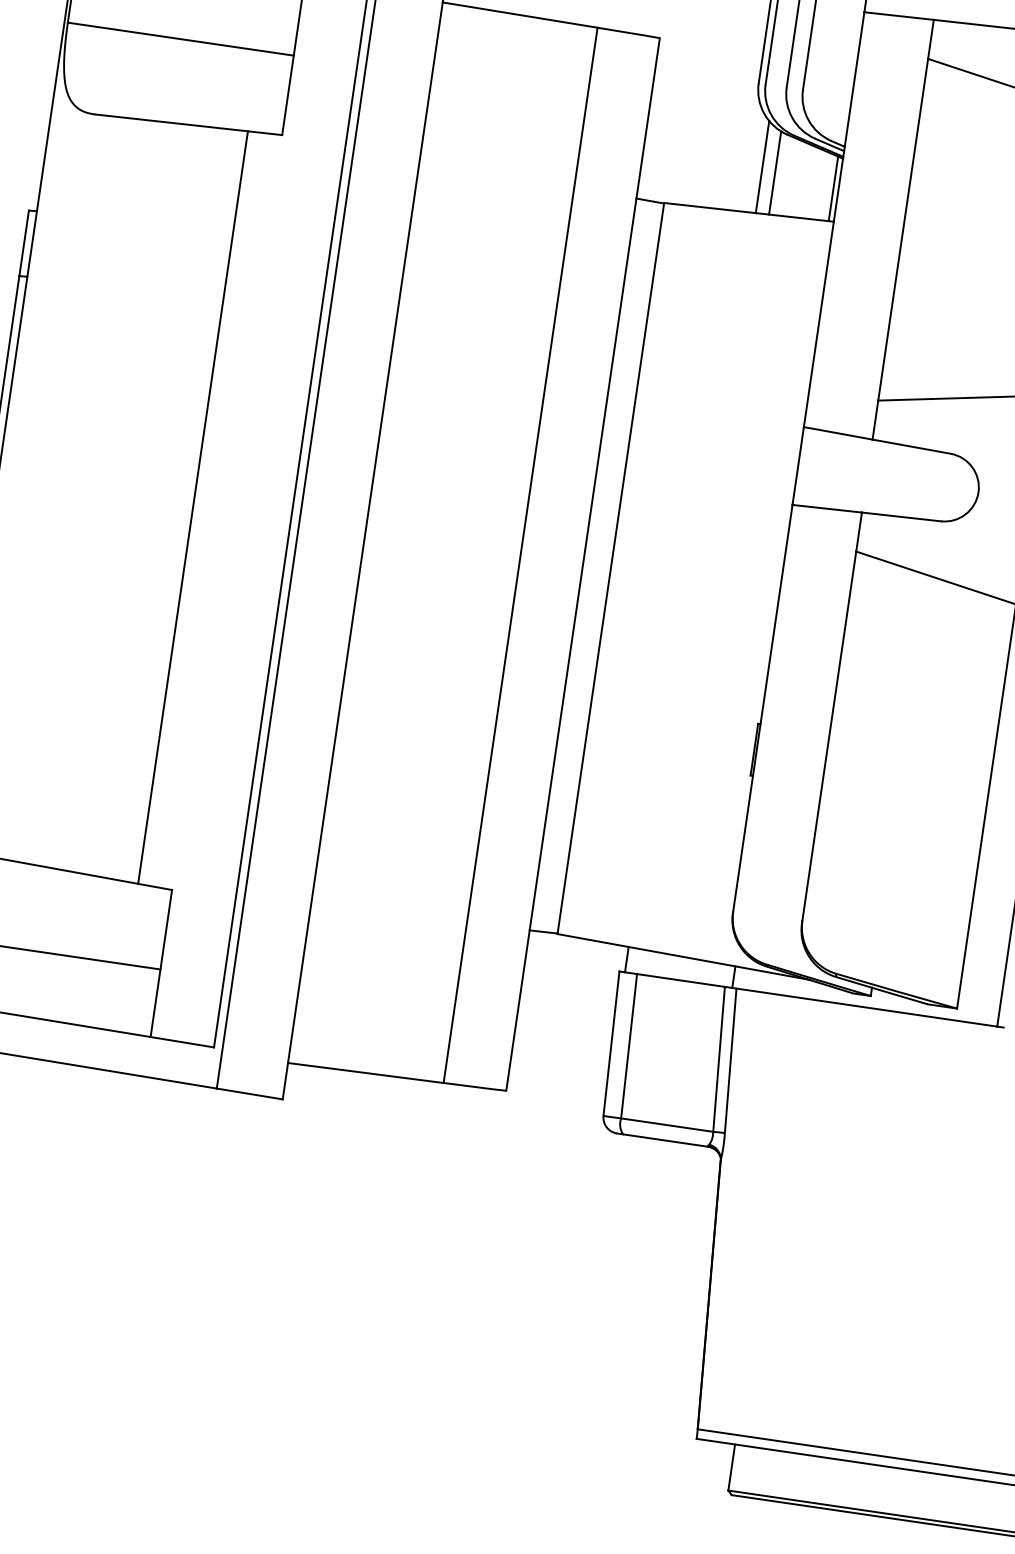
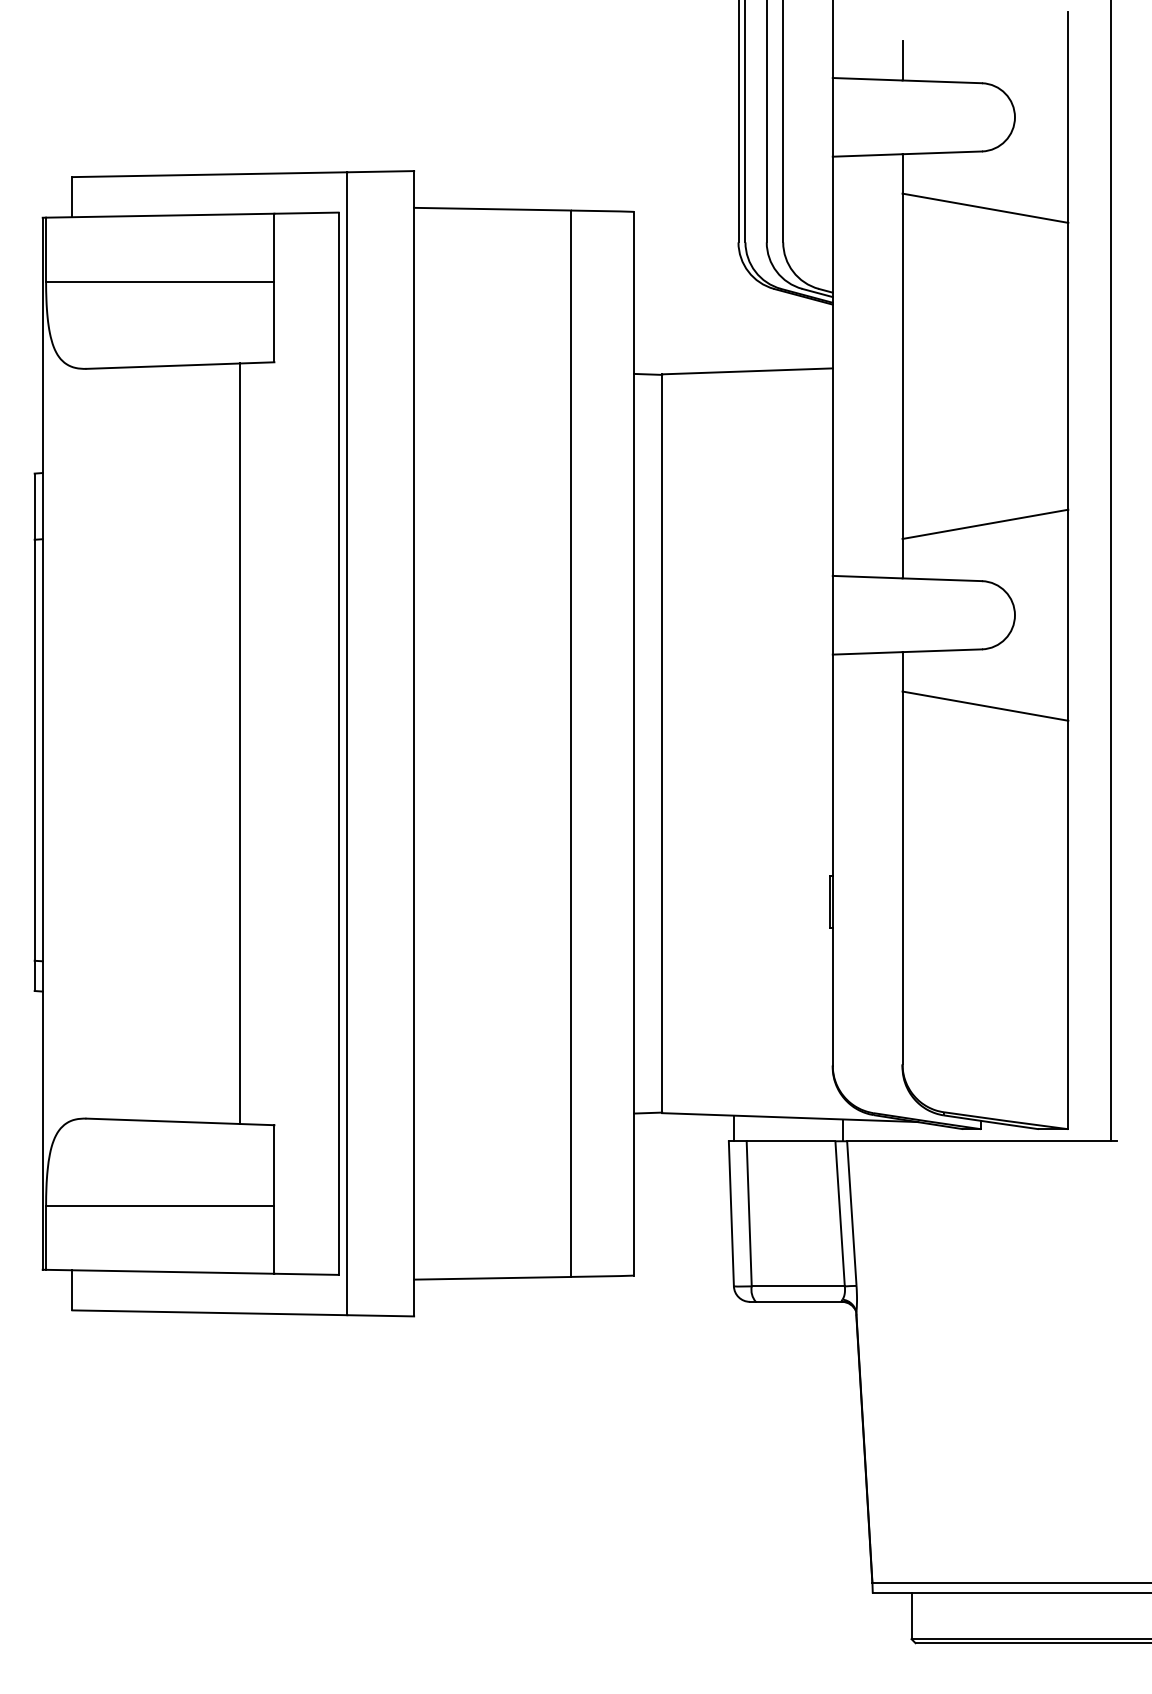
line: (762, 167) -> (754, 324), removed
line: (775, 172) -> (767, 328), removed
line: (833, 188) -> (827, 335), removed

